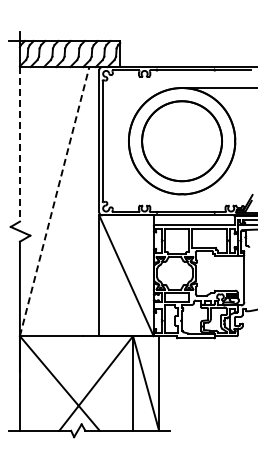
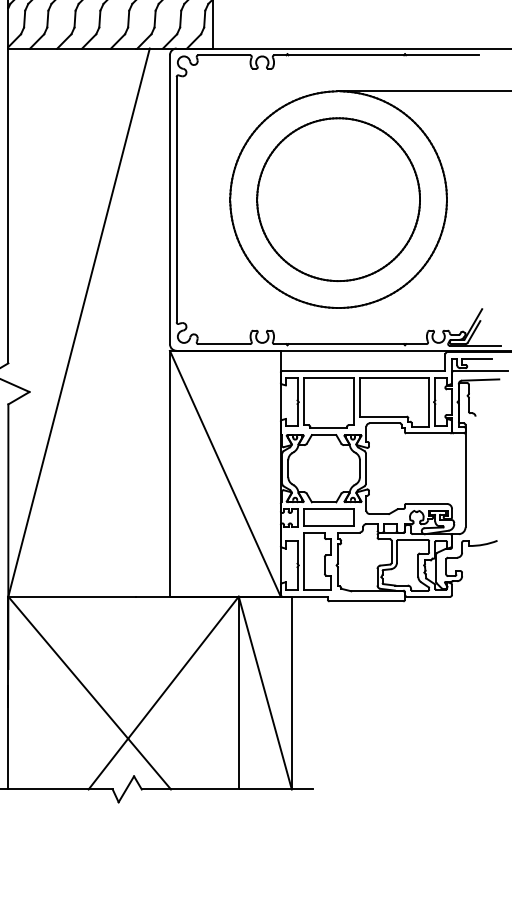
line: (19, 144) -> (7, 206), dashed -> solid
line: (54, 201) -> (78, 322), dashed -> solid

